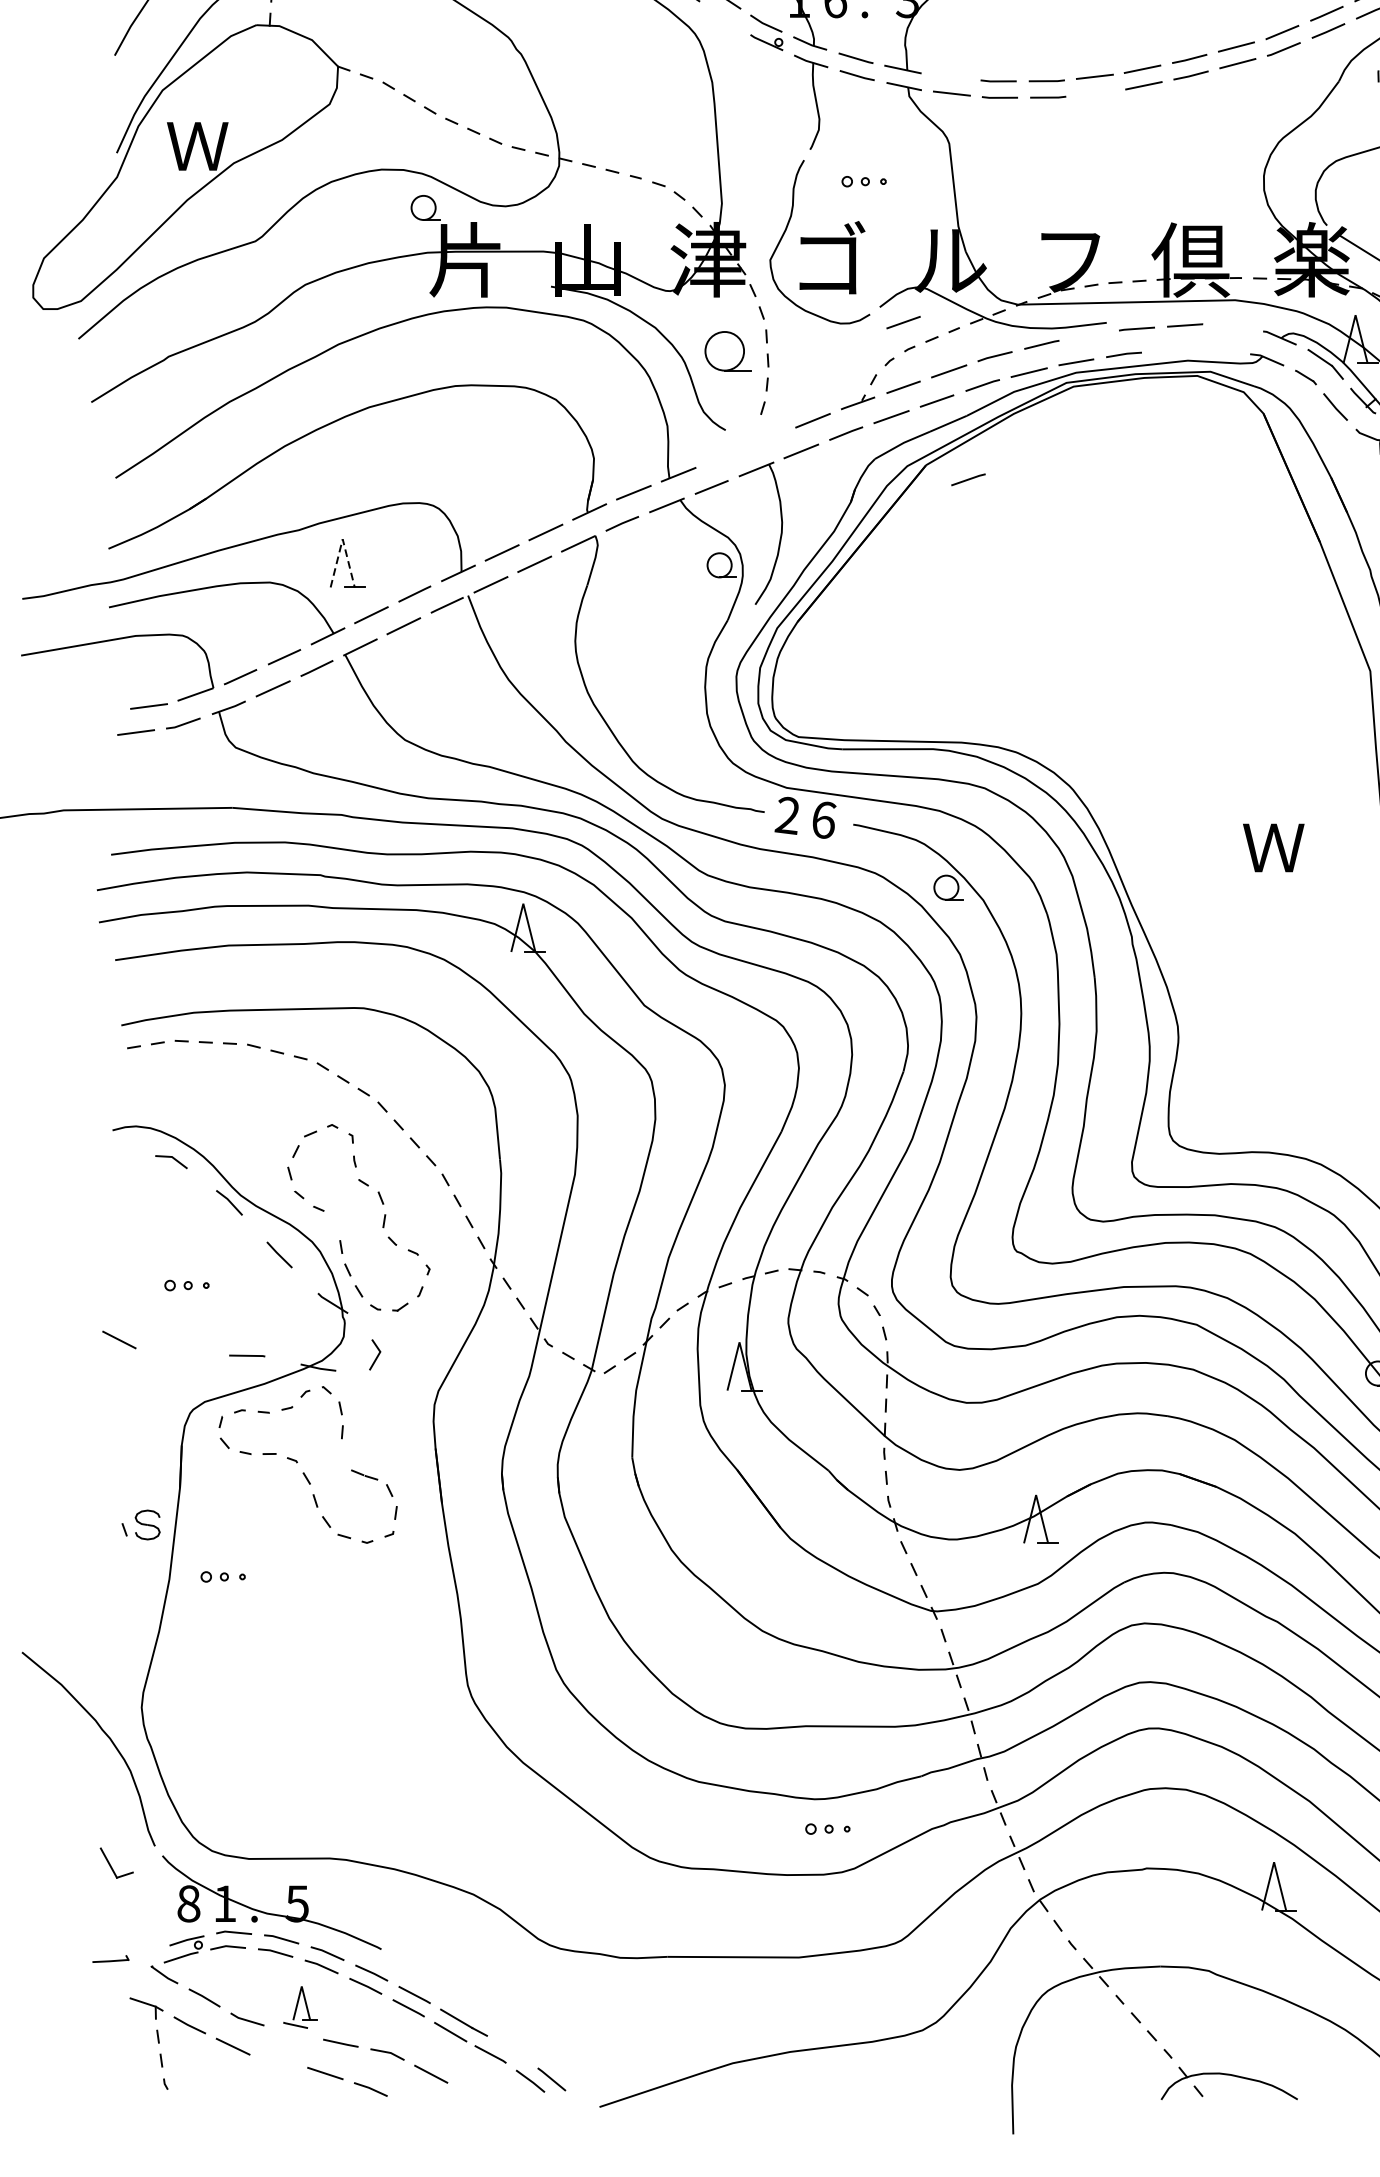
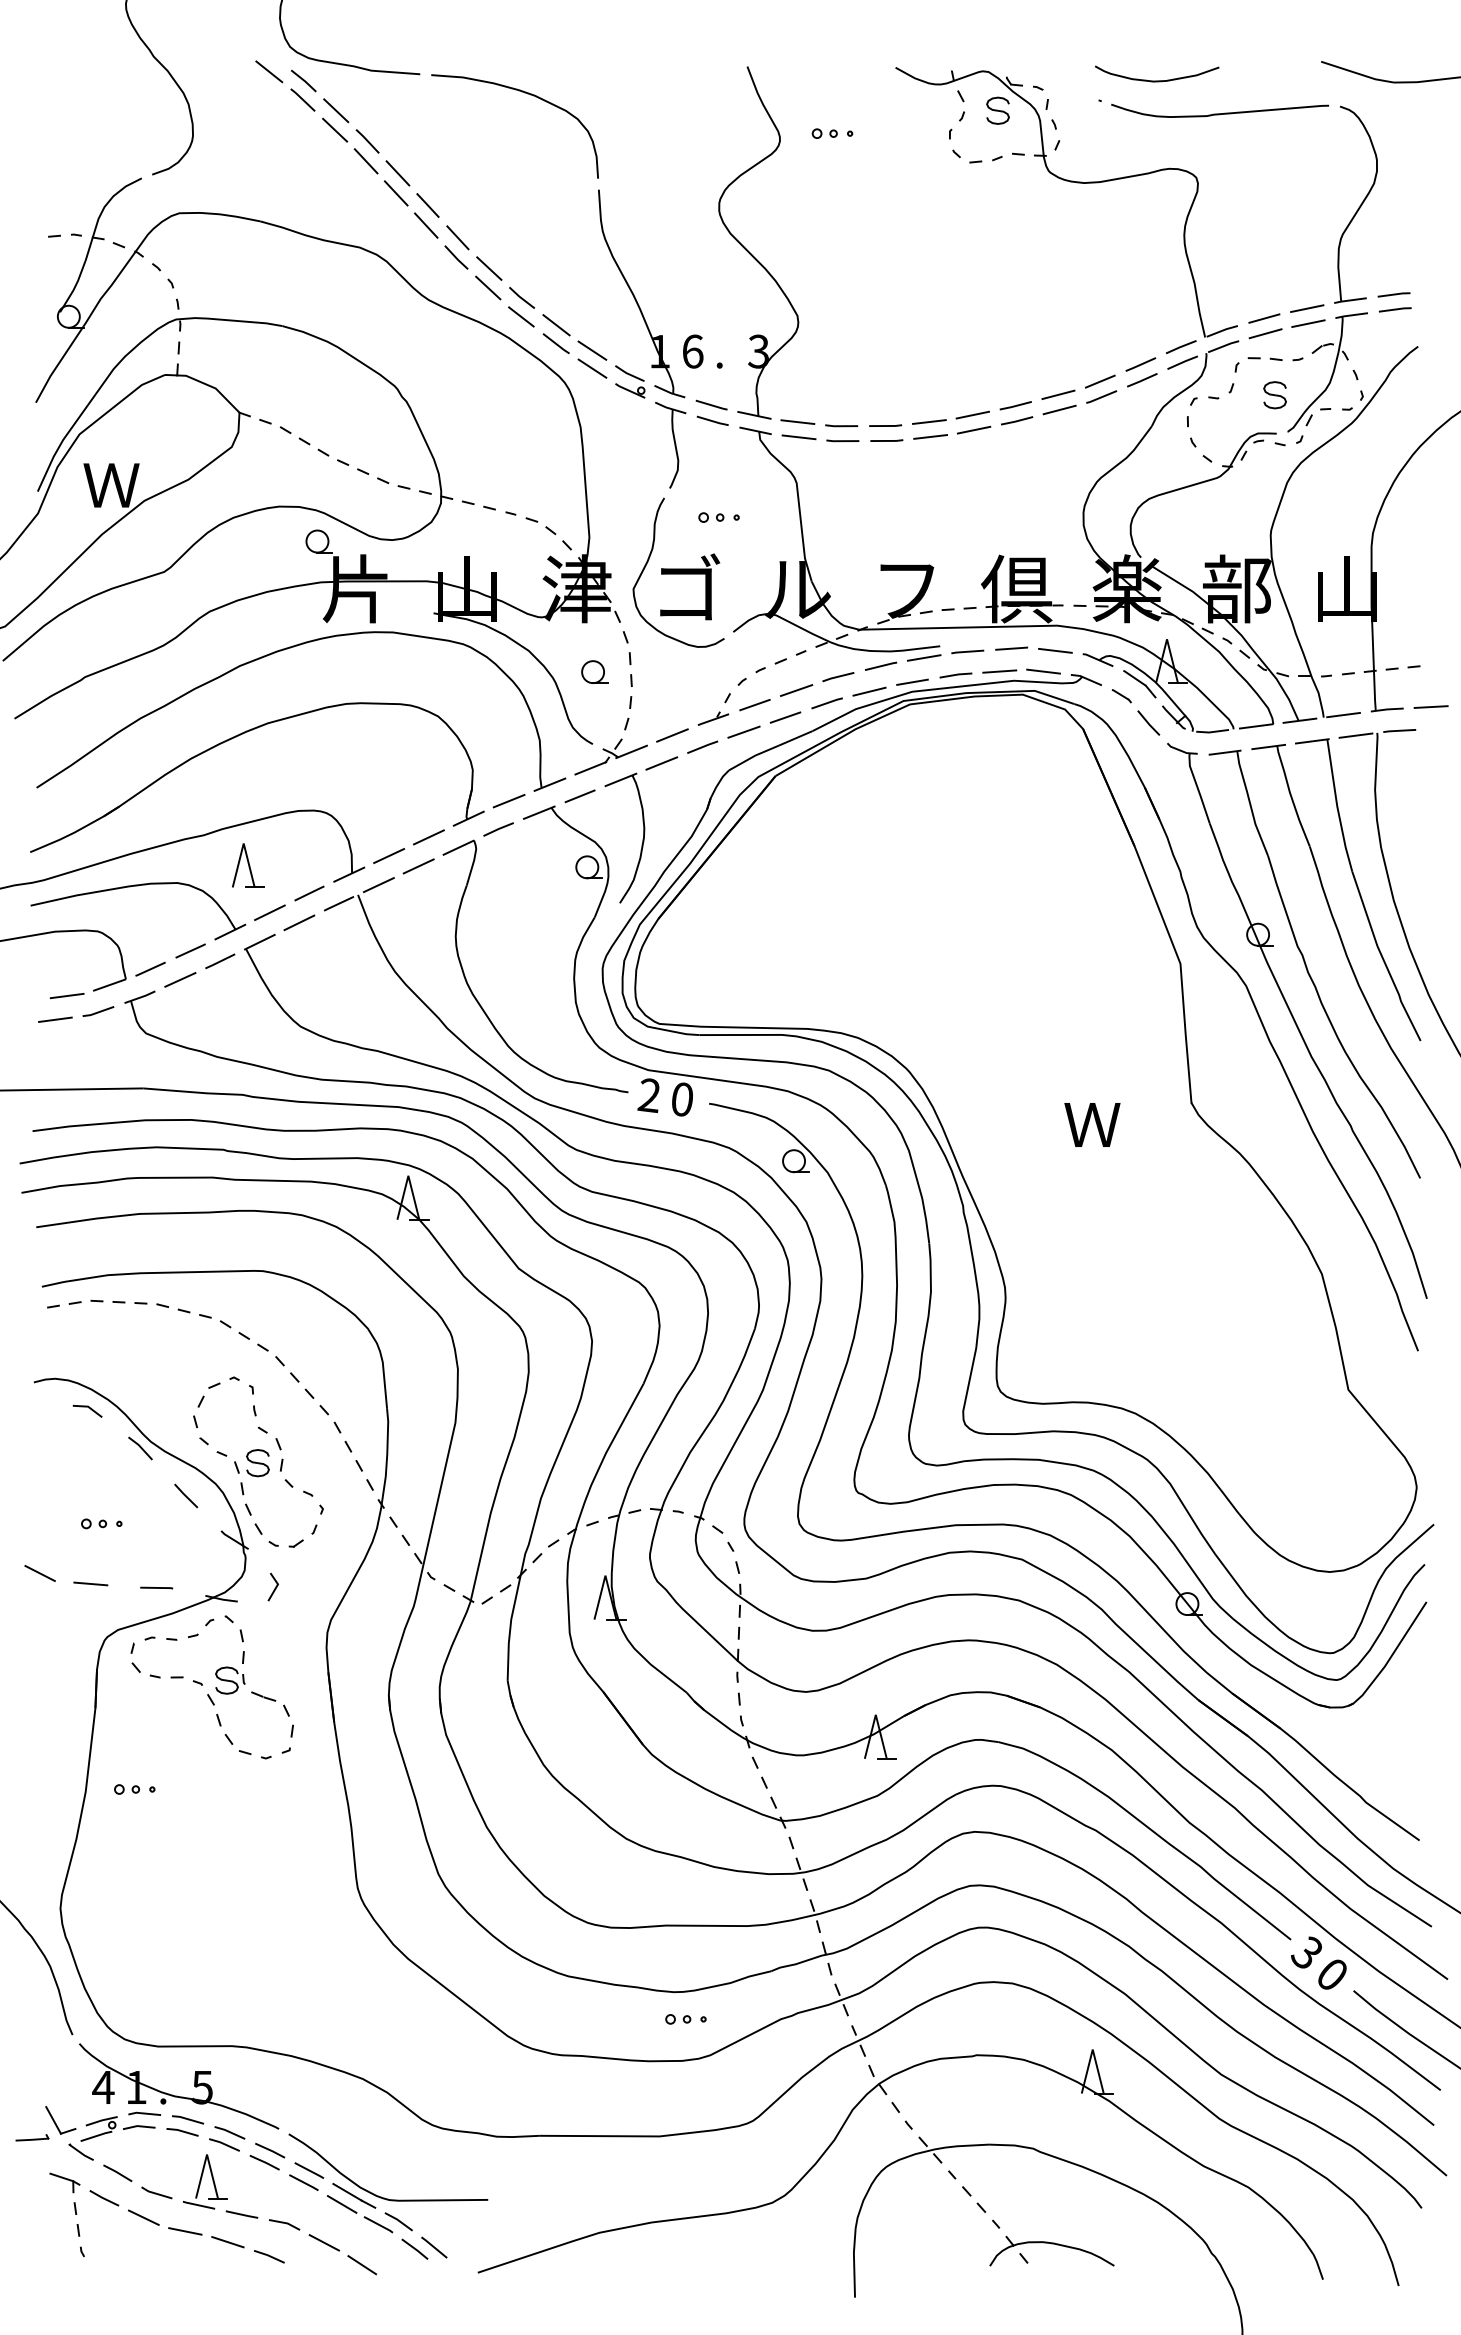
line: (725, 18) -> (592, 368), added
line: (950, 77) -> (797, 422), added
line: (1096, 92) -> (930, 436), added
line: (903, 323) -> (754, 646), removed
line: (1233, 327) -> (1055, 650), added
line: (1088, 335) -> (923, 657), added
part: (727, 350) -> (594, 671), size x0.62
line: (1171, 350) -> (999, 671), added
line: (1220, 350) -> (1043, 671), added
part: (745, 443) -> (610, 756), added
line: (967, 479) -> (813, 789), removed
line: (342, 539) -> (243, 843), dashed -> solid
text: (824, 820) -> (682, 1099), 6 -> 0
line: (174, 1350) -> (90, 1583), added
part: (328, 1457) -> (230, 1680), added
part: (140, 1525) -> (251, 1463), moved
part: (116, 1863) -> (60, 2120), moved
text: (188, 1903) -> (103, 2087), 8 -> 4
part: (299, 2006) -> (204, 2181), size x1.43
curve: (486, 2020) -> (374, 2193), added
line: (512, 2050) -> (398, 2221), added
line: (278, 2061) -> (185, 2231), added
line: (473, 2099) -> (362, 2265), added

